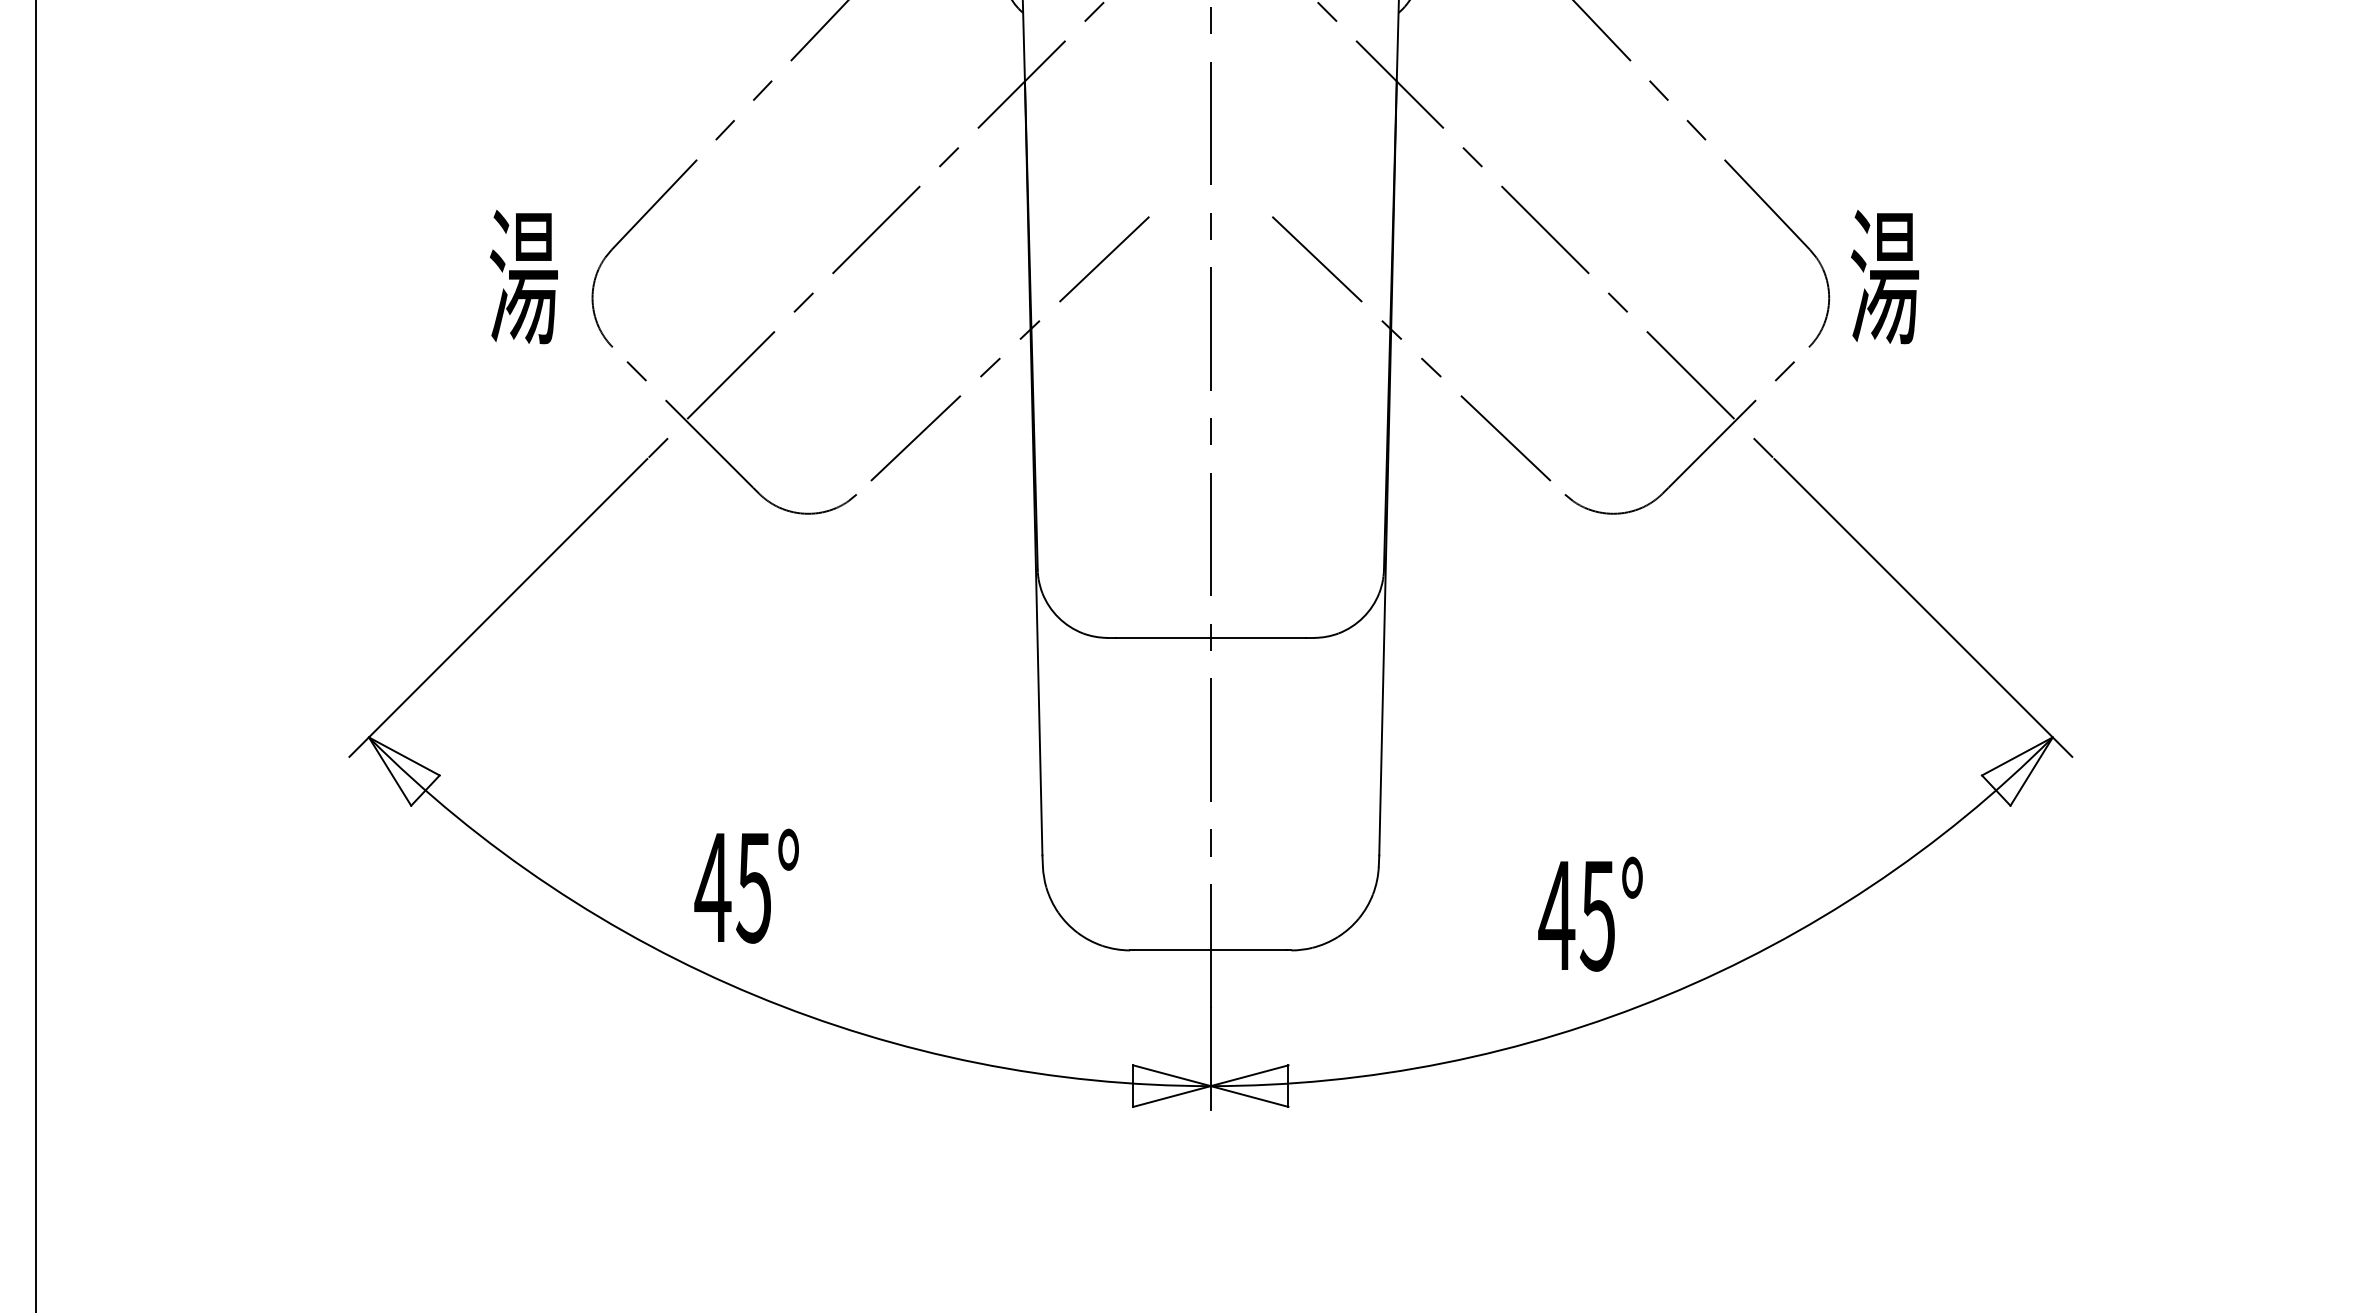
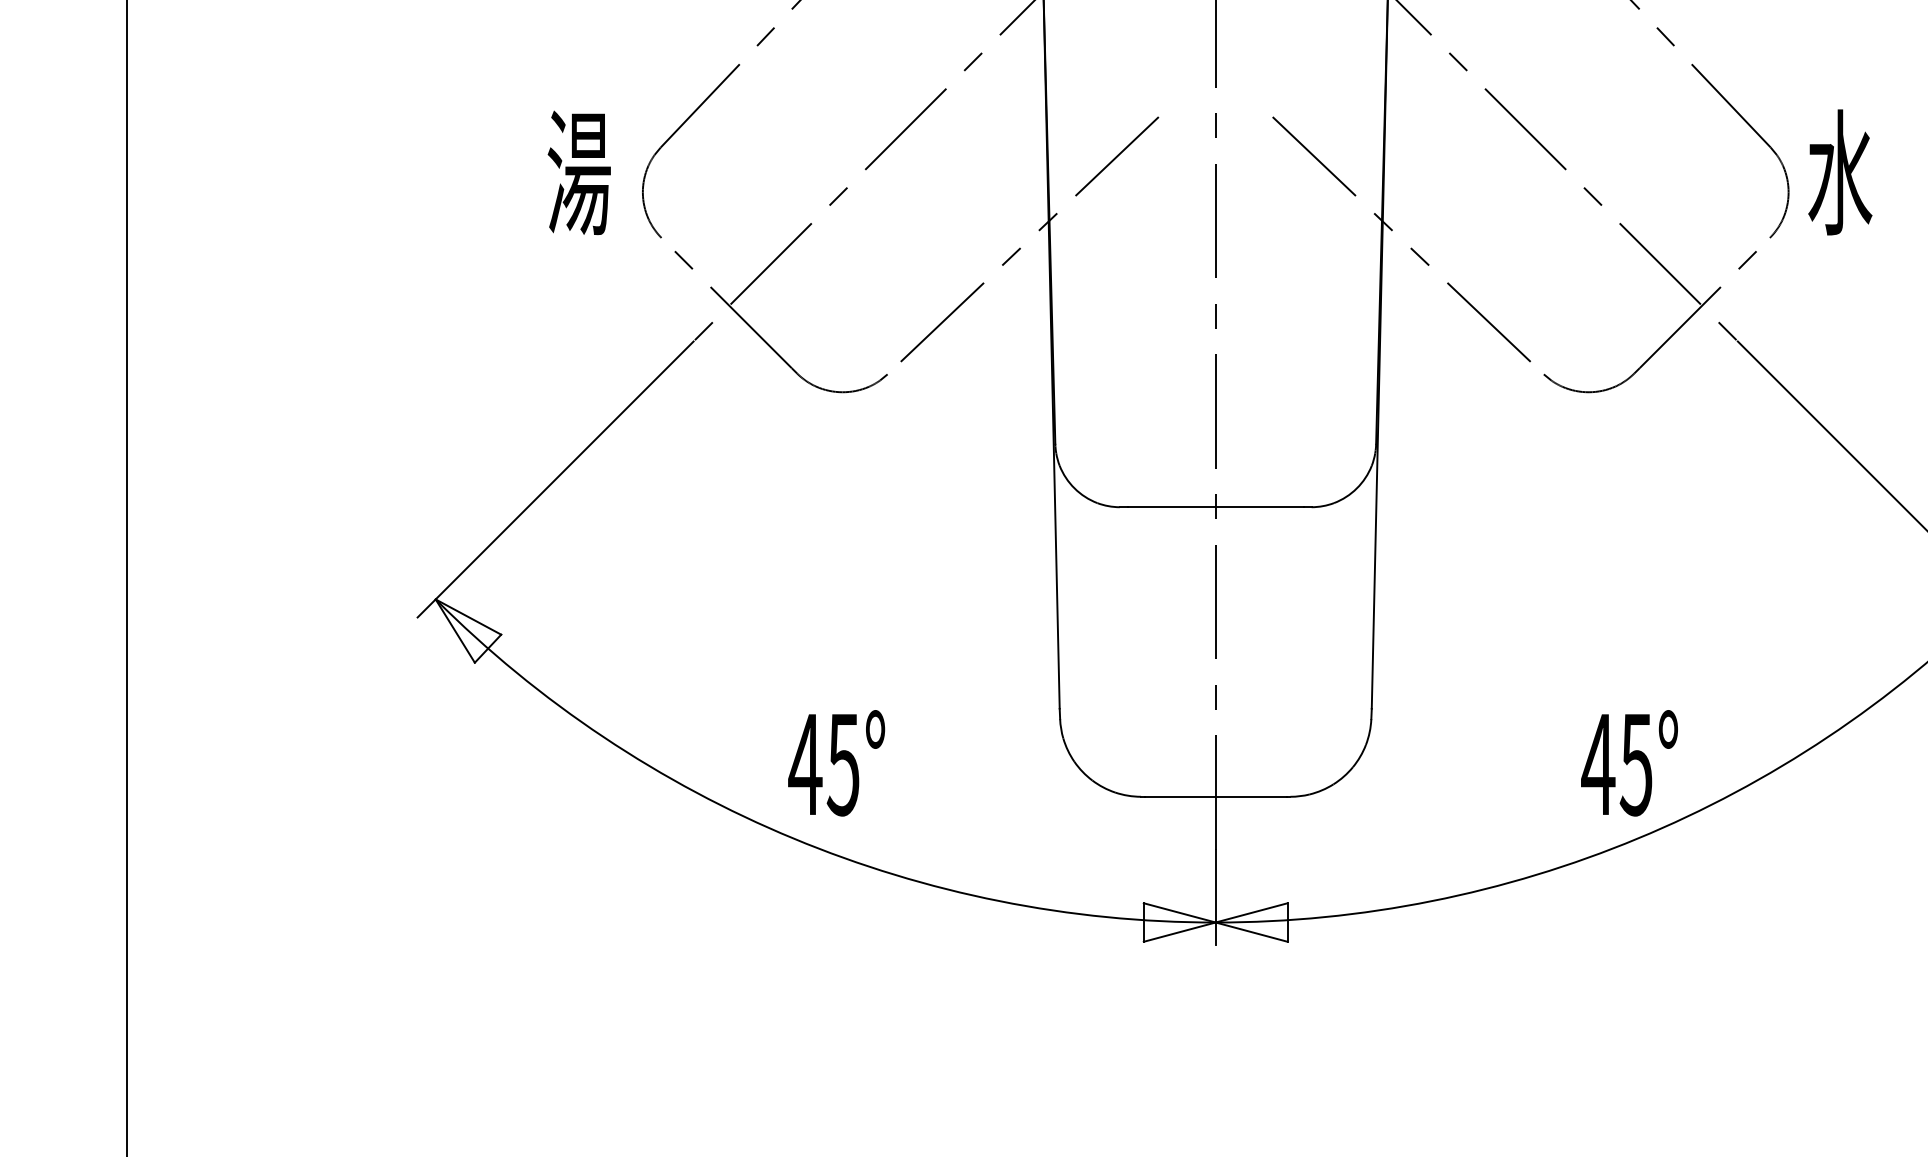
text: (1884, 276) -> (1839, 172), 湯 -> 水
text: (746, 885) -> (836, 762), moved
text: (1590, 913) -> (1629, 762), moved

